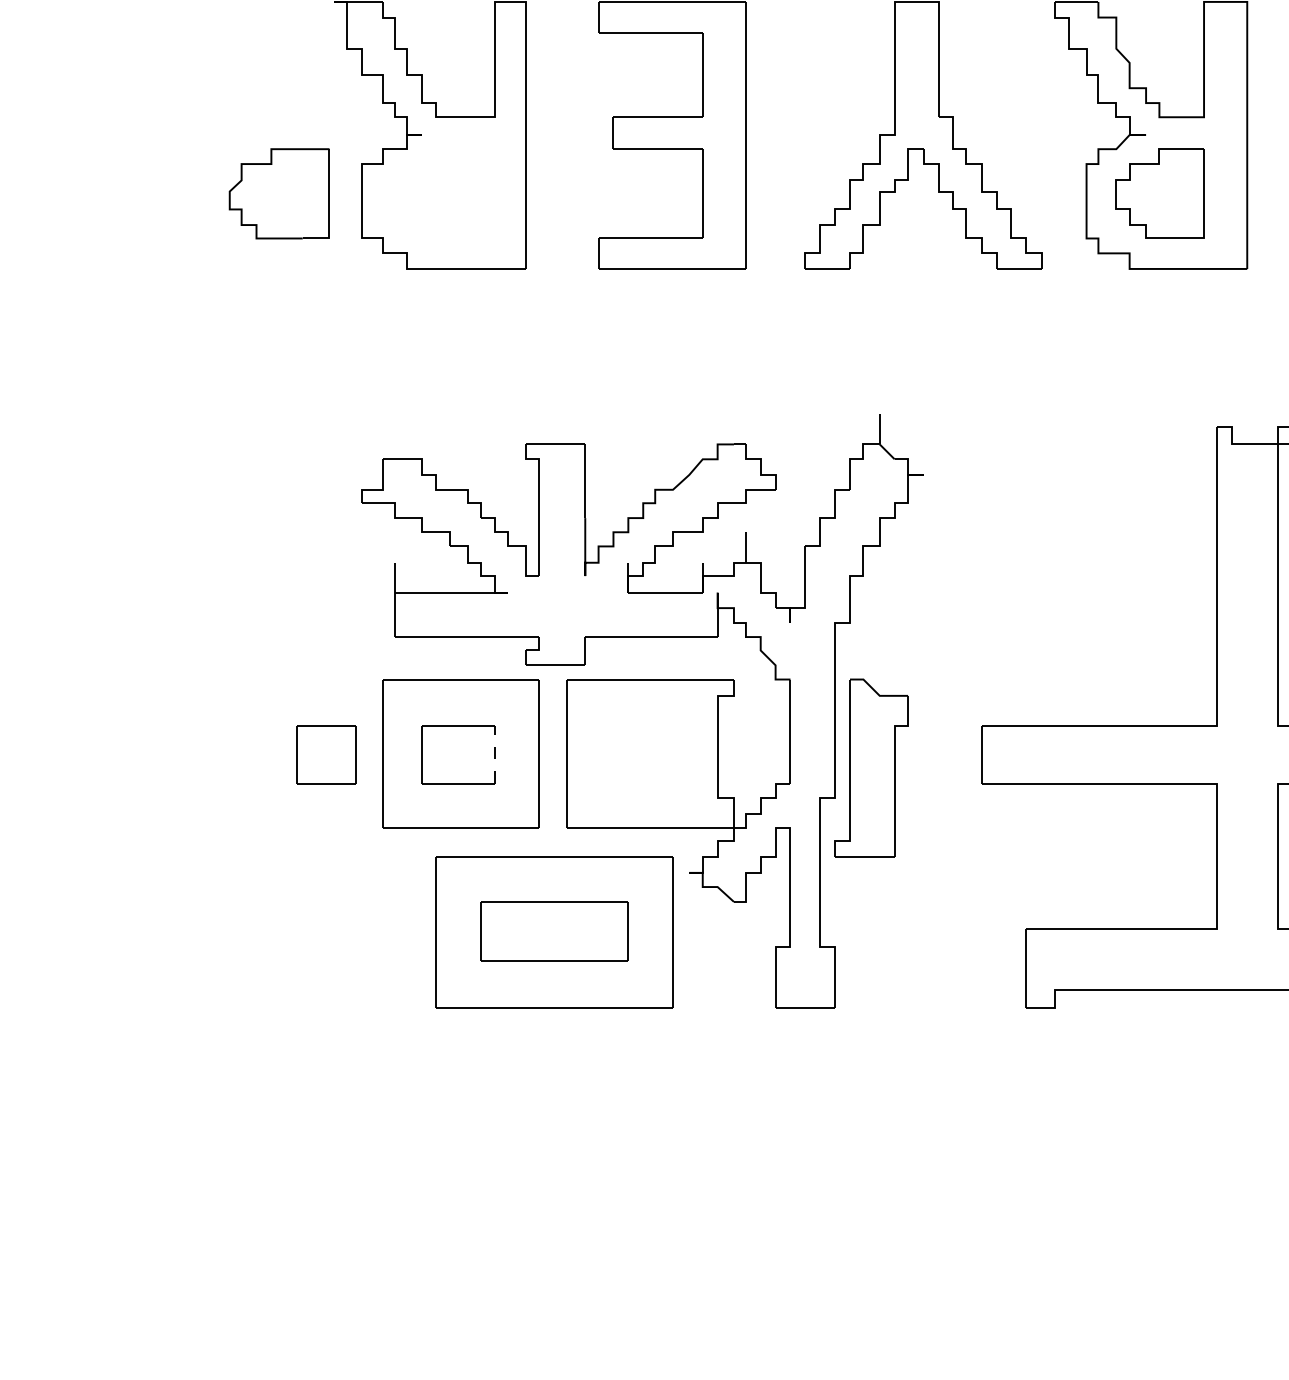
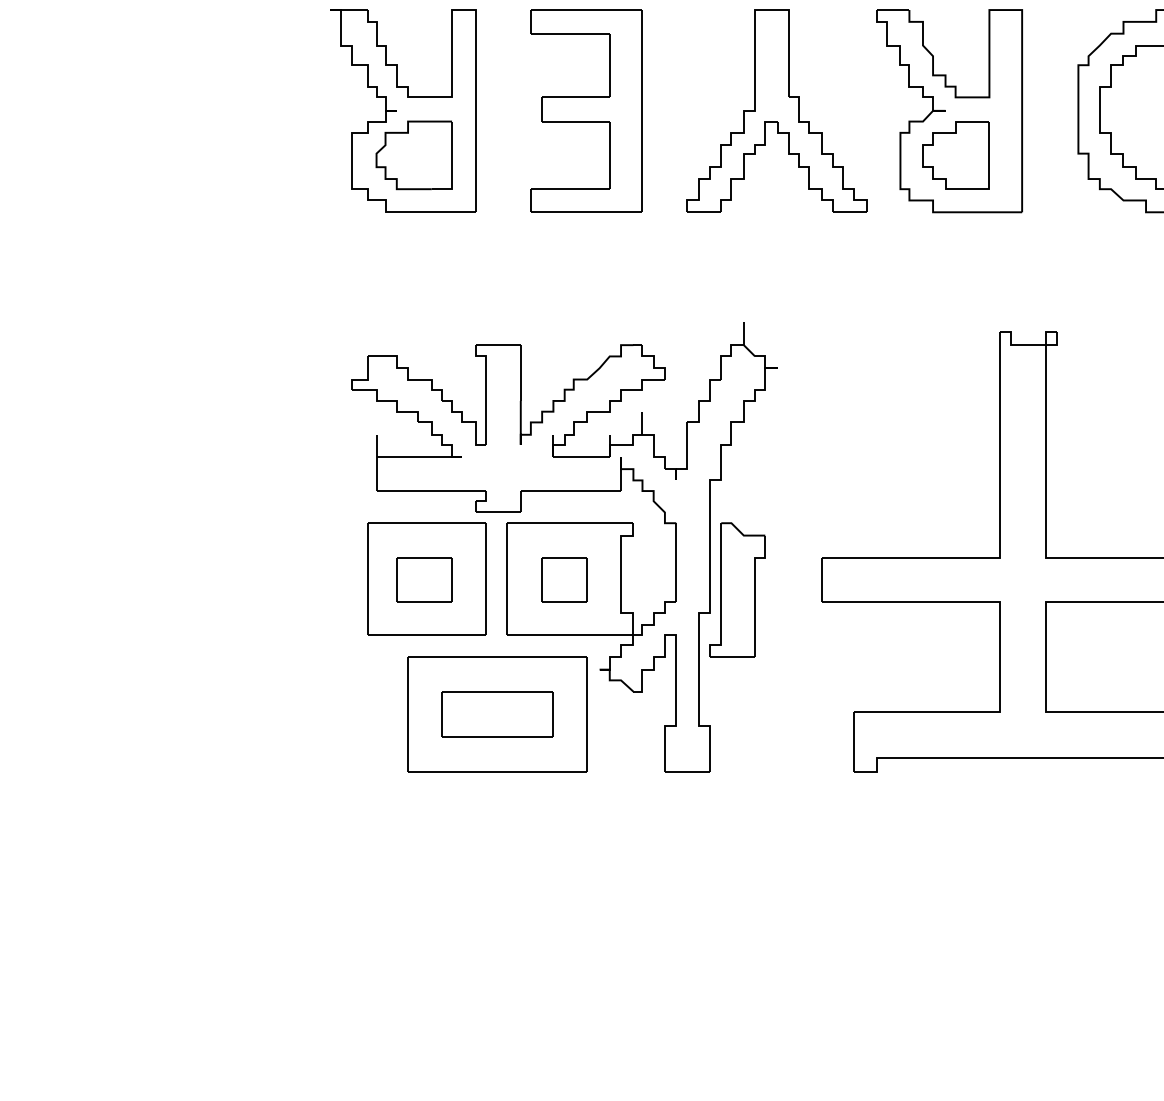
part: (278, 193) -> (413, 155), moved
part: (326, 753) -> (564, 579), moved
line: (495, 755) -> (452, 580), dashed -> solid

